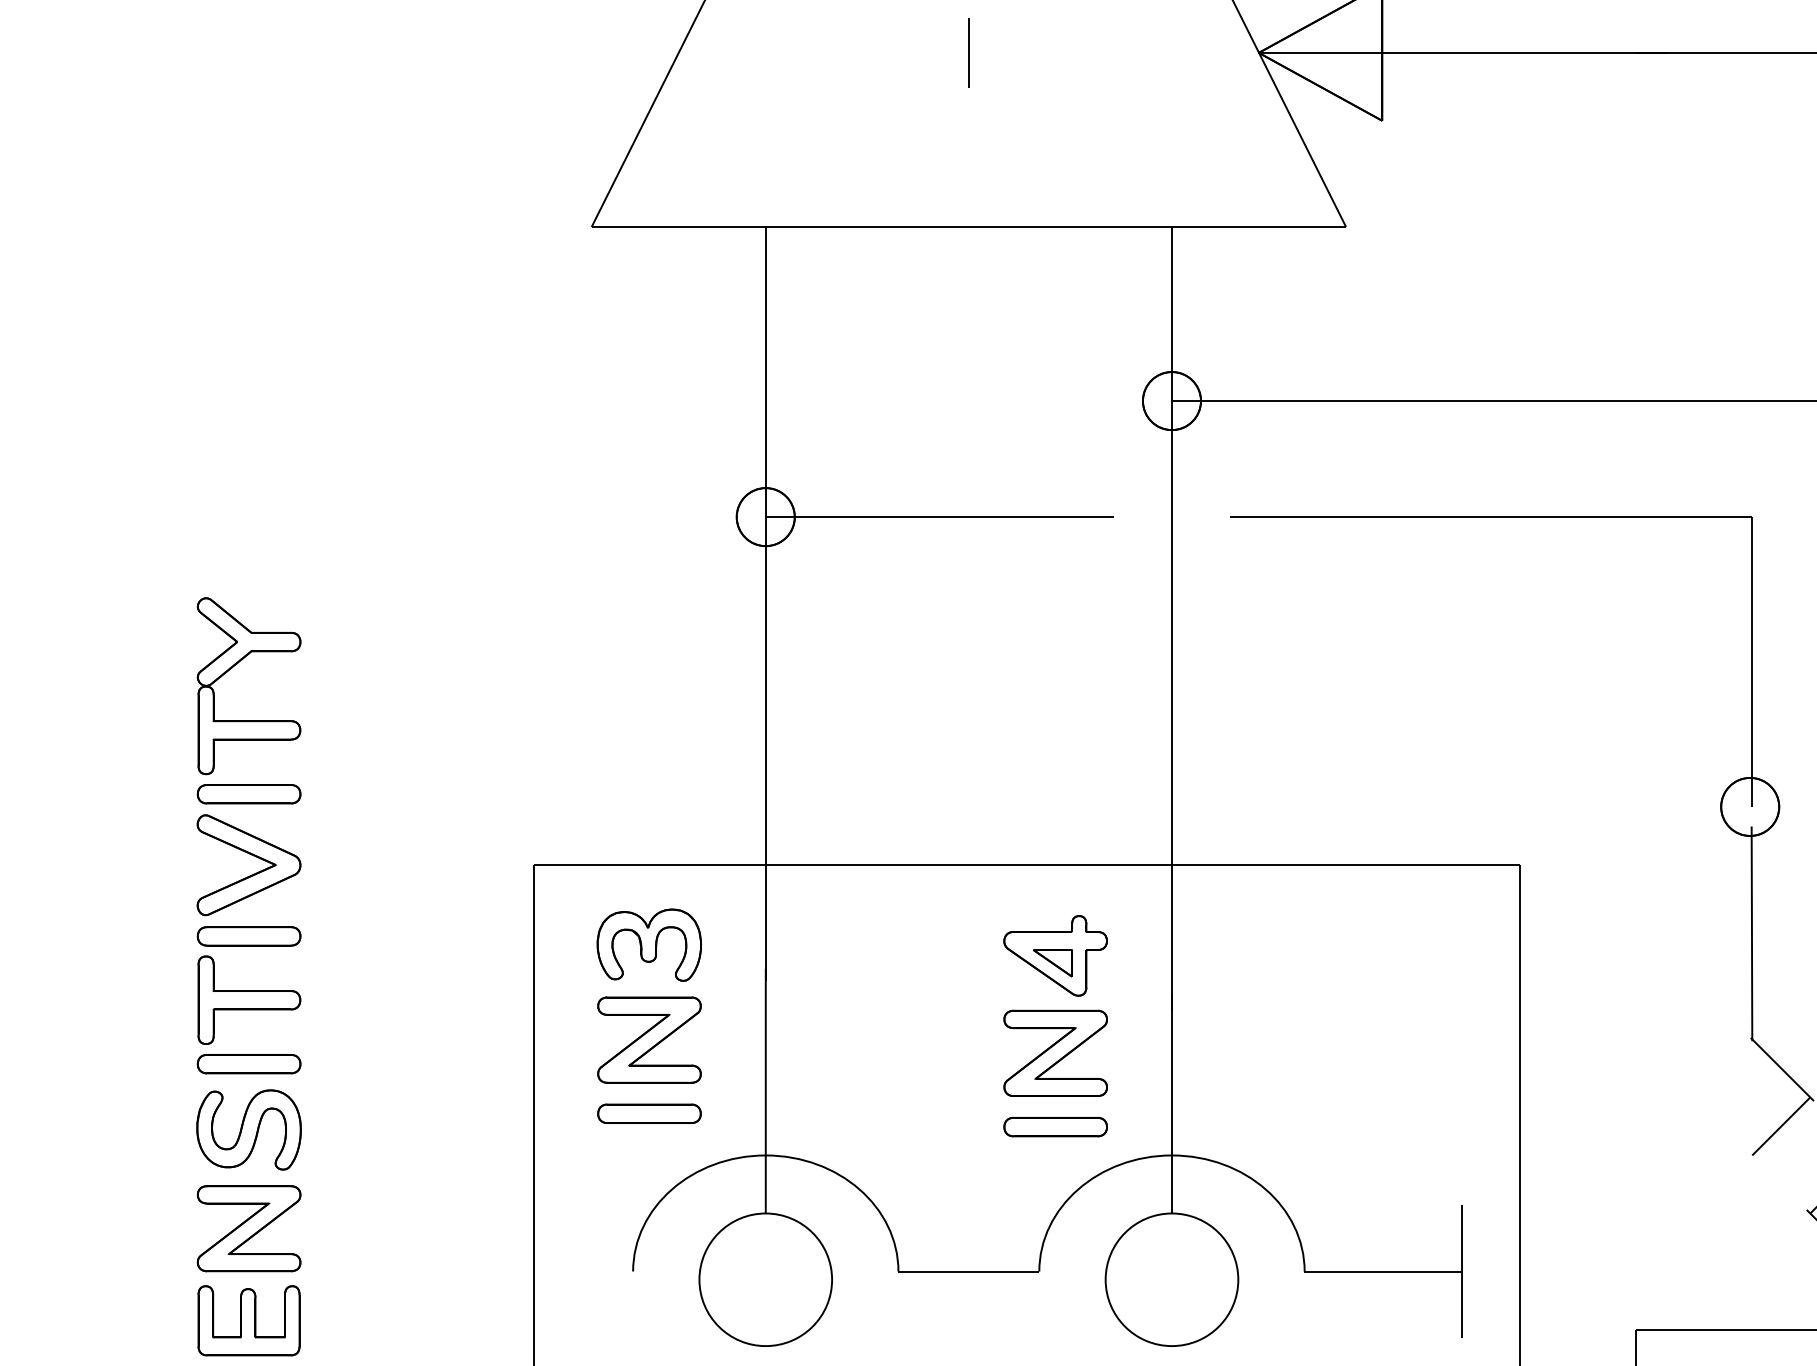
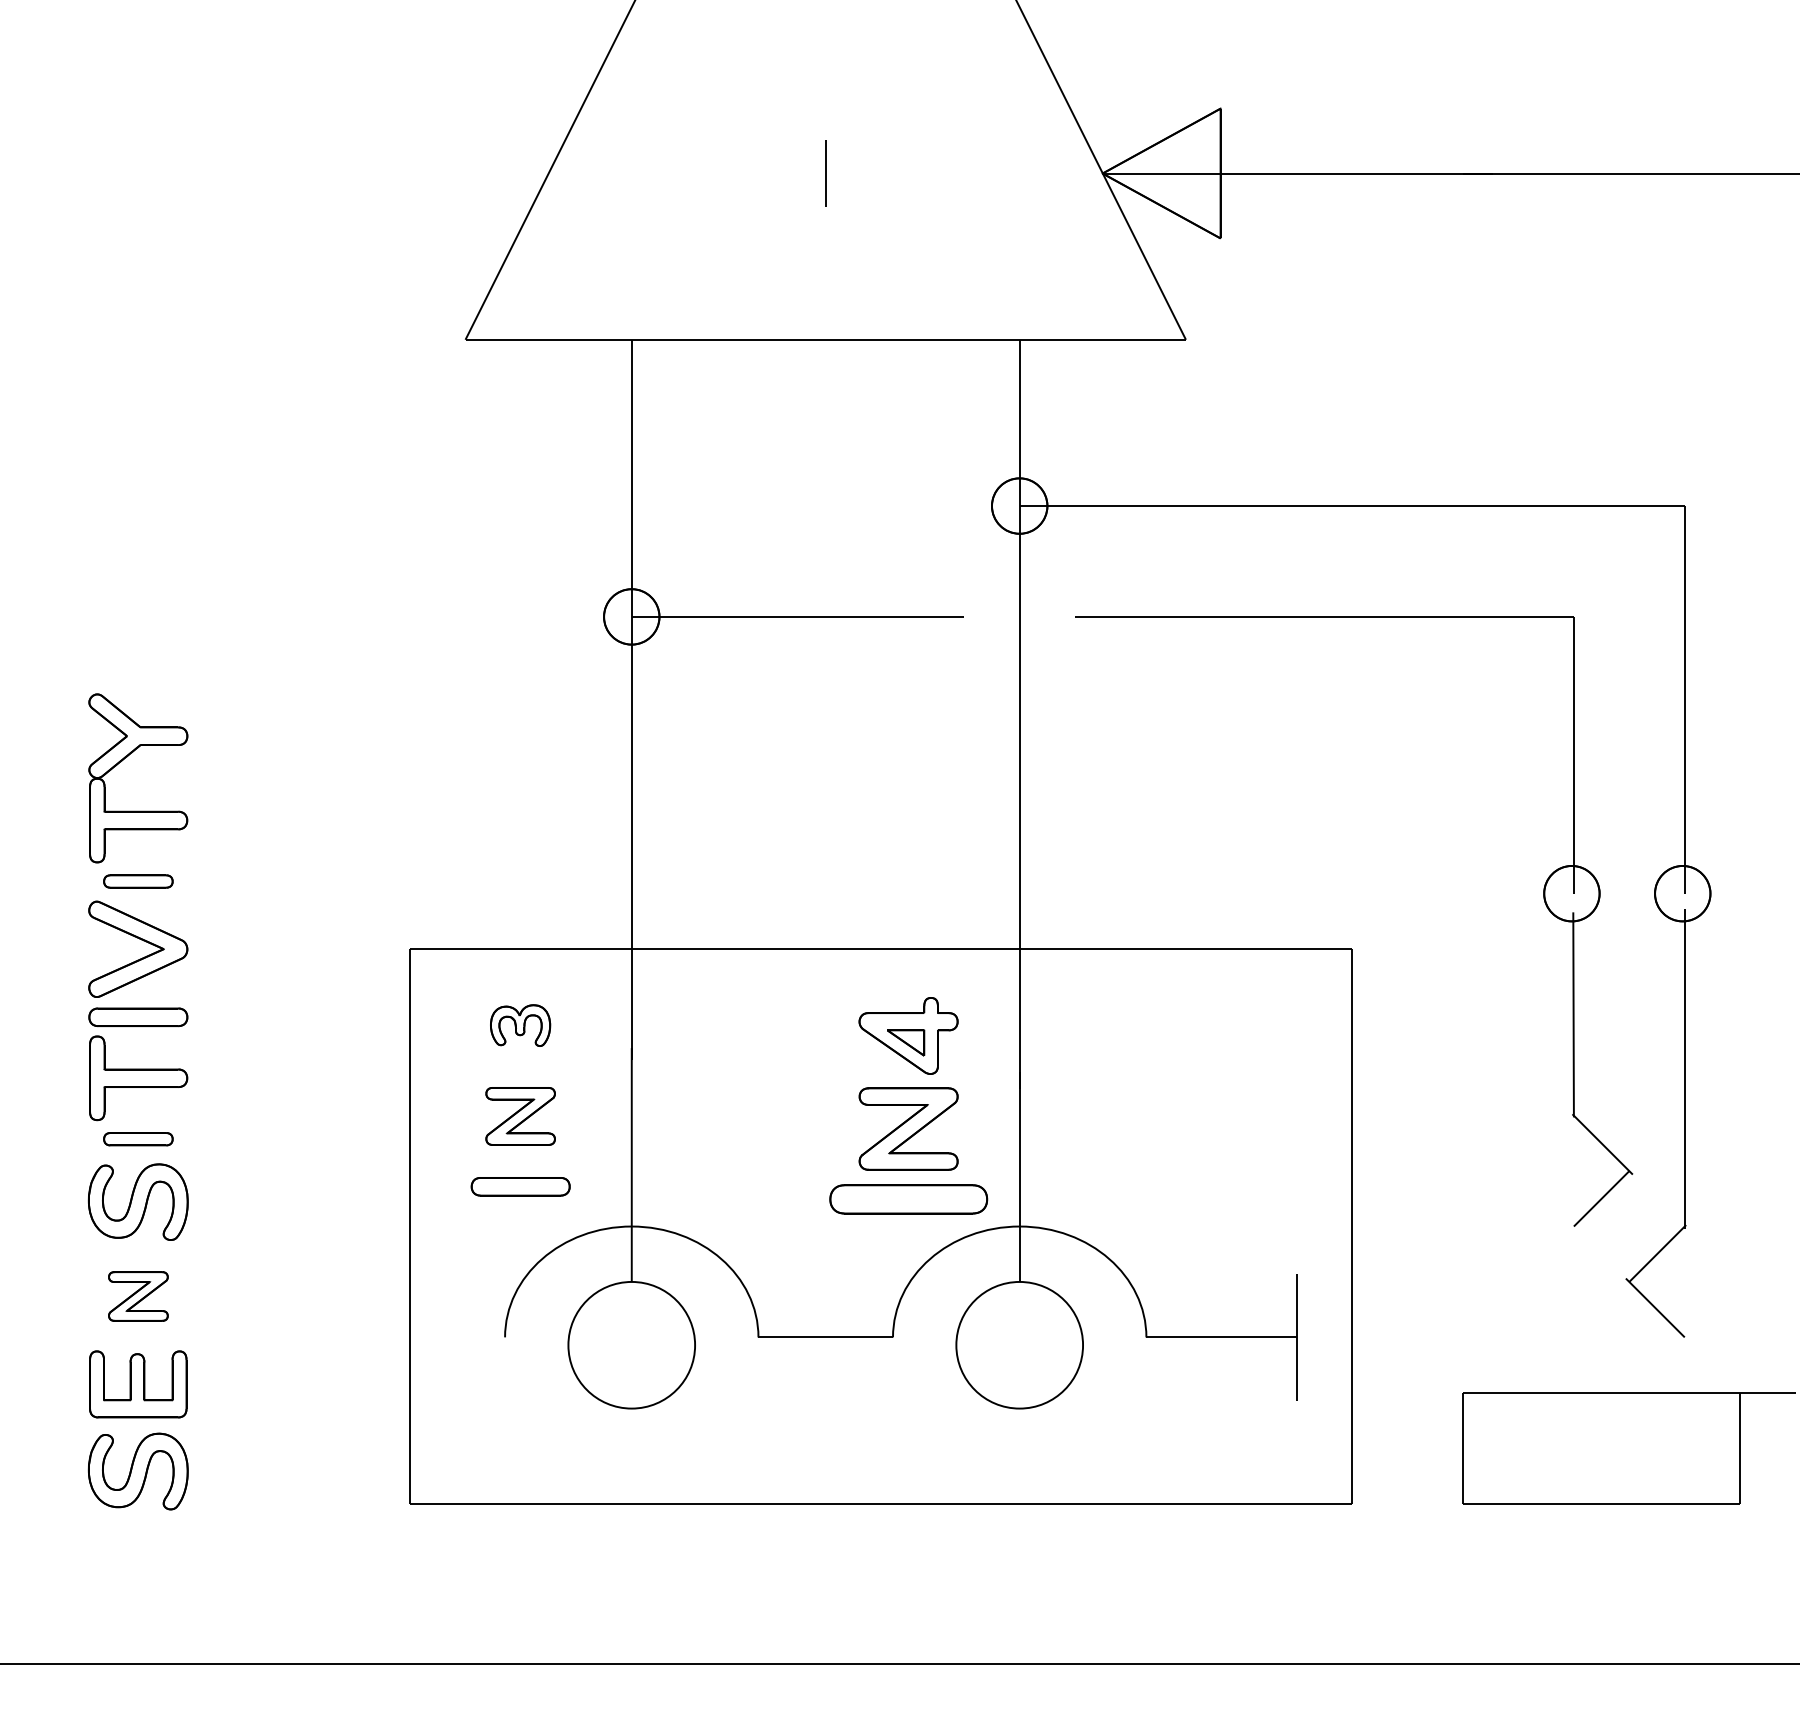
part: (249, 794) -> (138, 881), size x0.7
part: (649, 944) -> (520, 1025), size x0.6
part: (649, 1040) -> (520, 1116), size x0.7
part: (249, 1063) -> (138, 1138), size x0.7
part: (1055, 1127) -> (908, 1199), size x1.6
part: (249, 1228) -> (138, 1296), size x0.6

